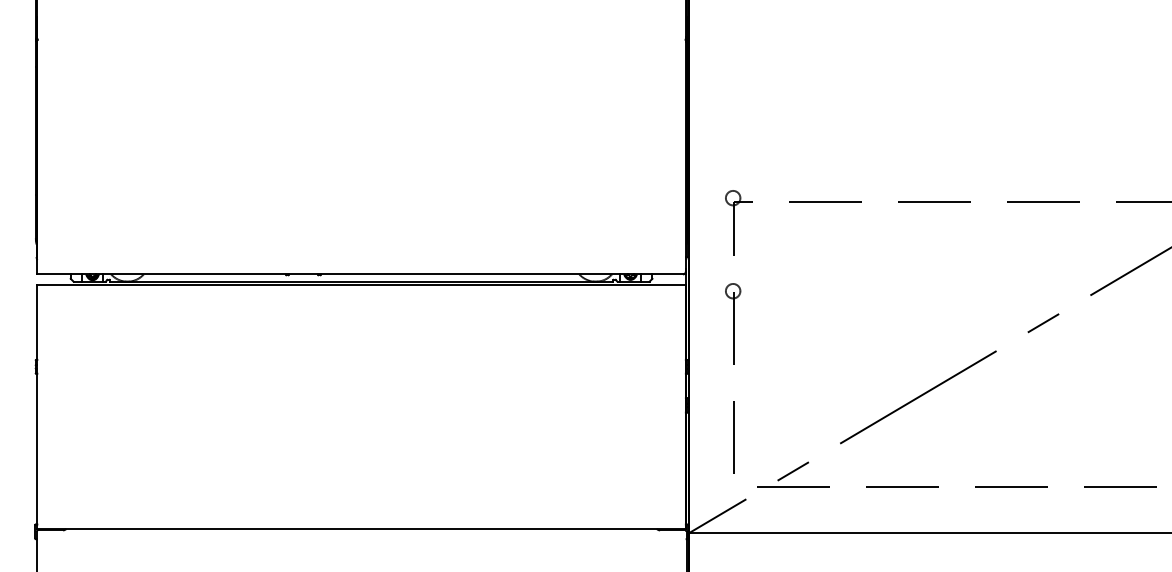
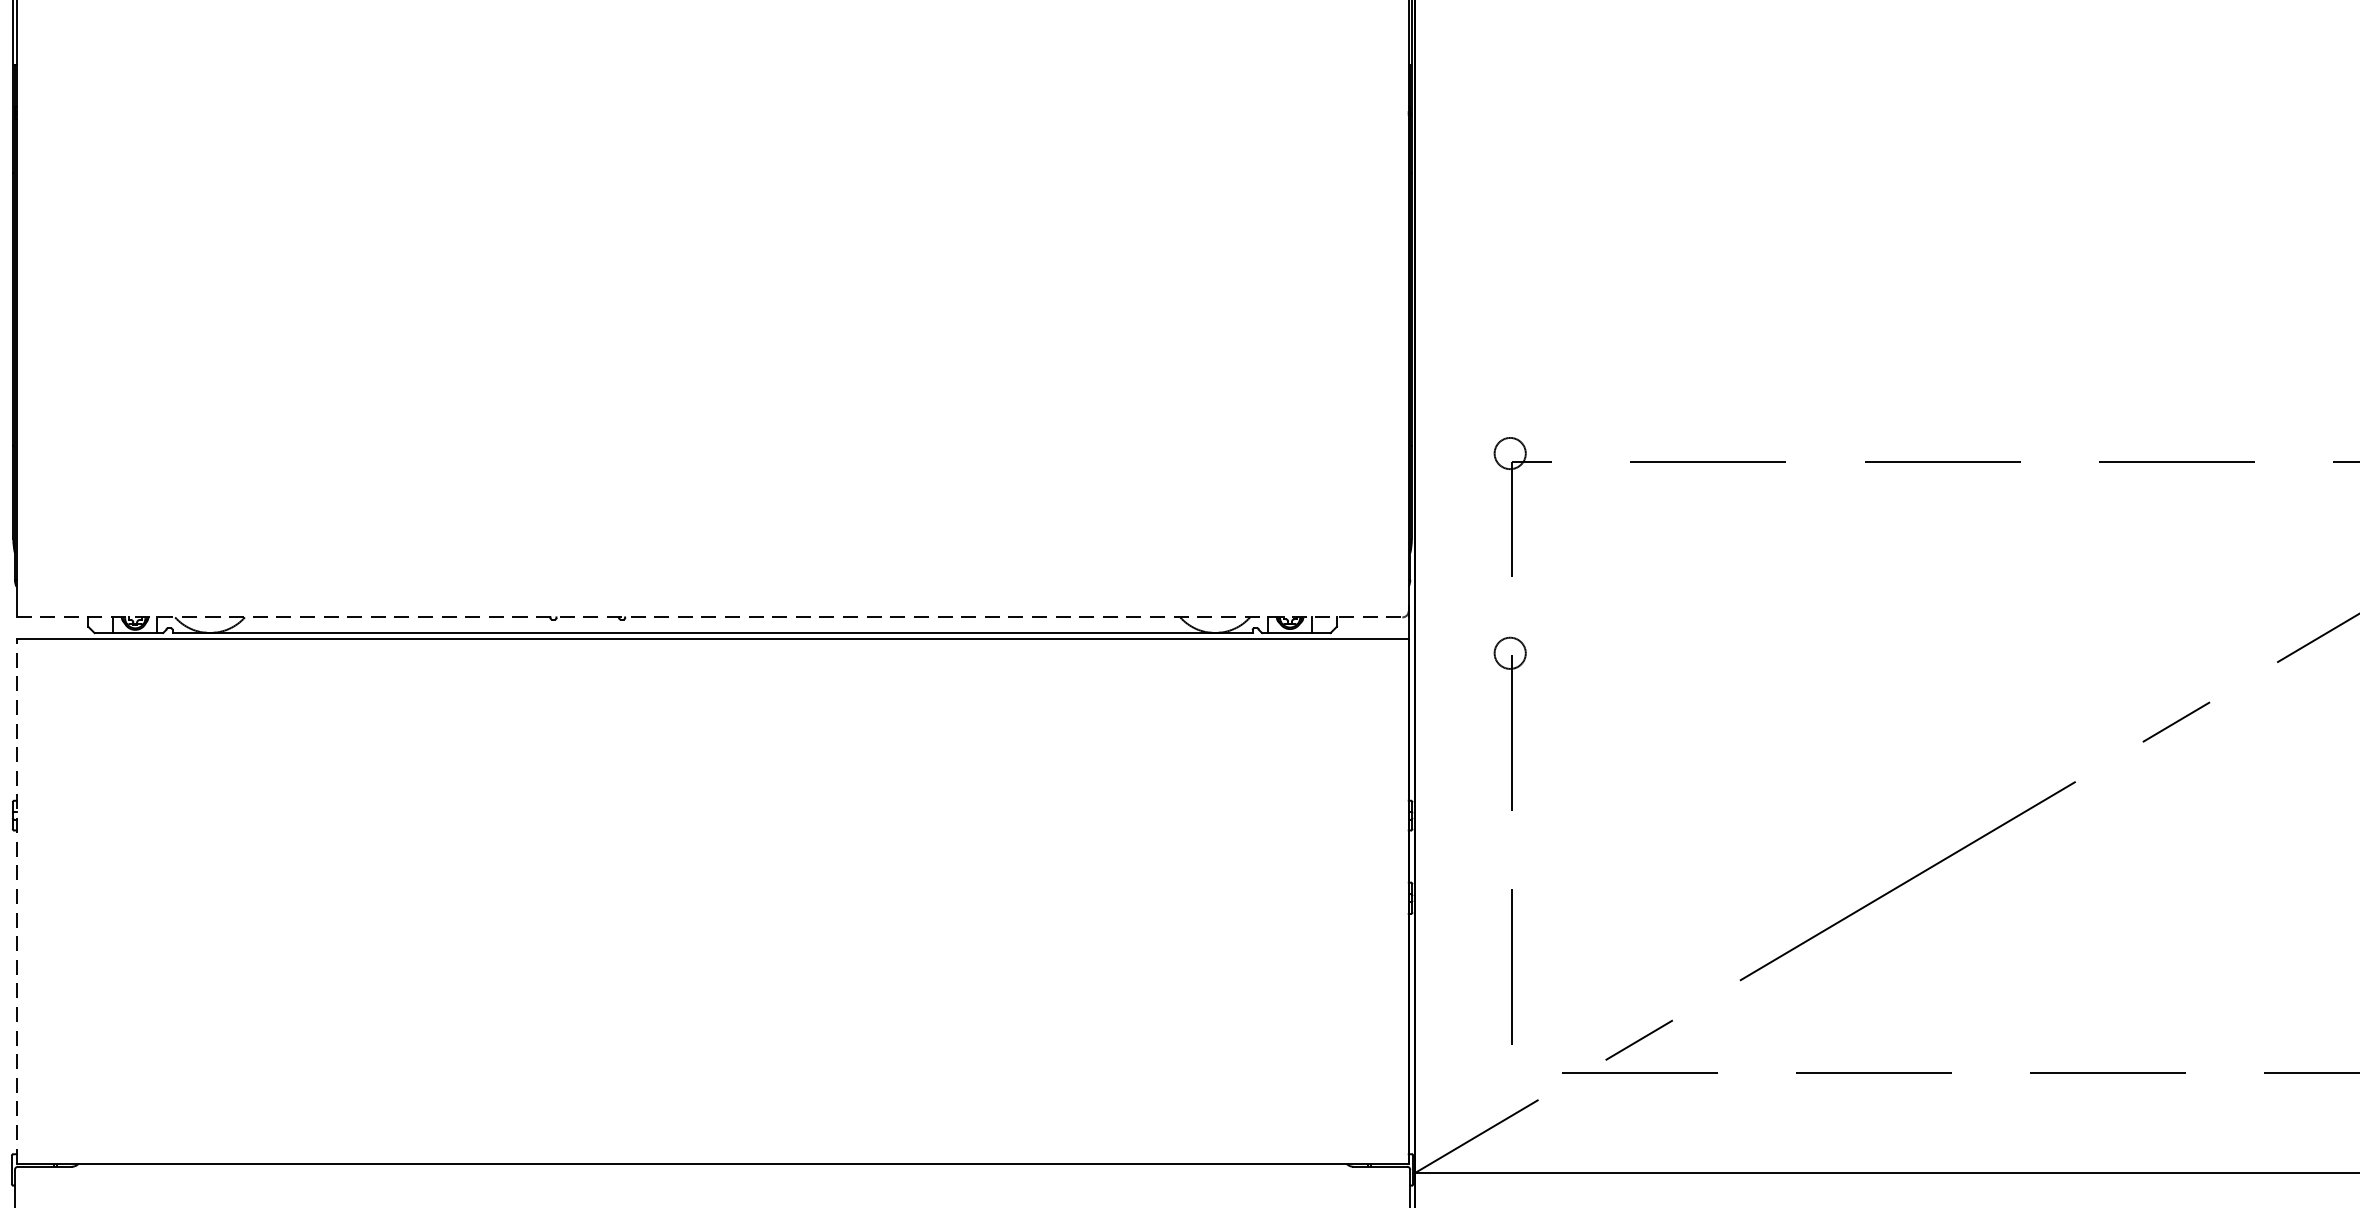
line: (362, 274) -> (714, 617), solid -> dashed
line: (37, 406) -> (16, 900), solid -> dashed

